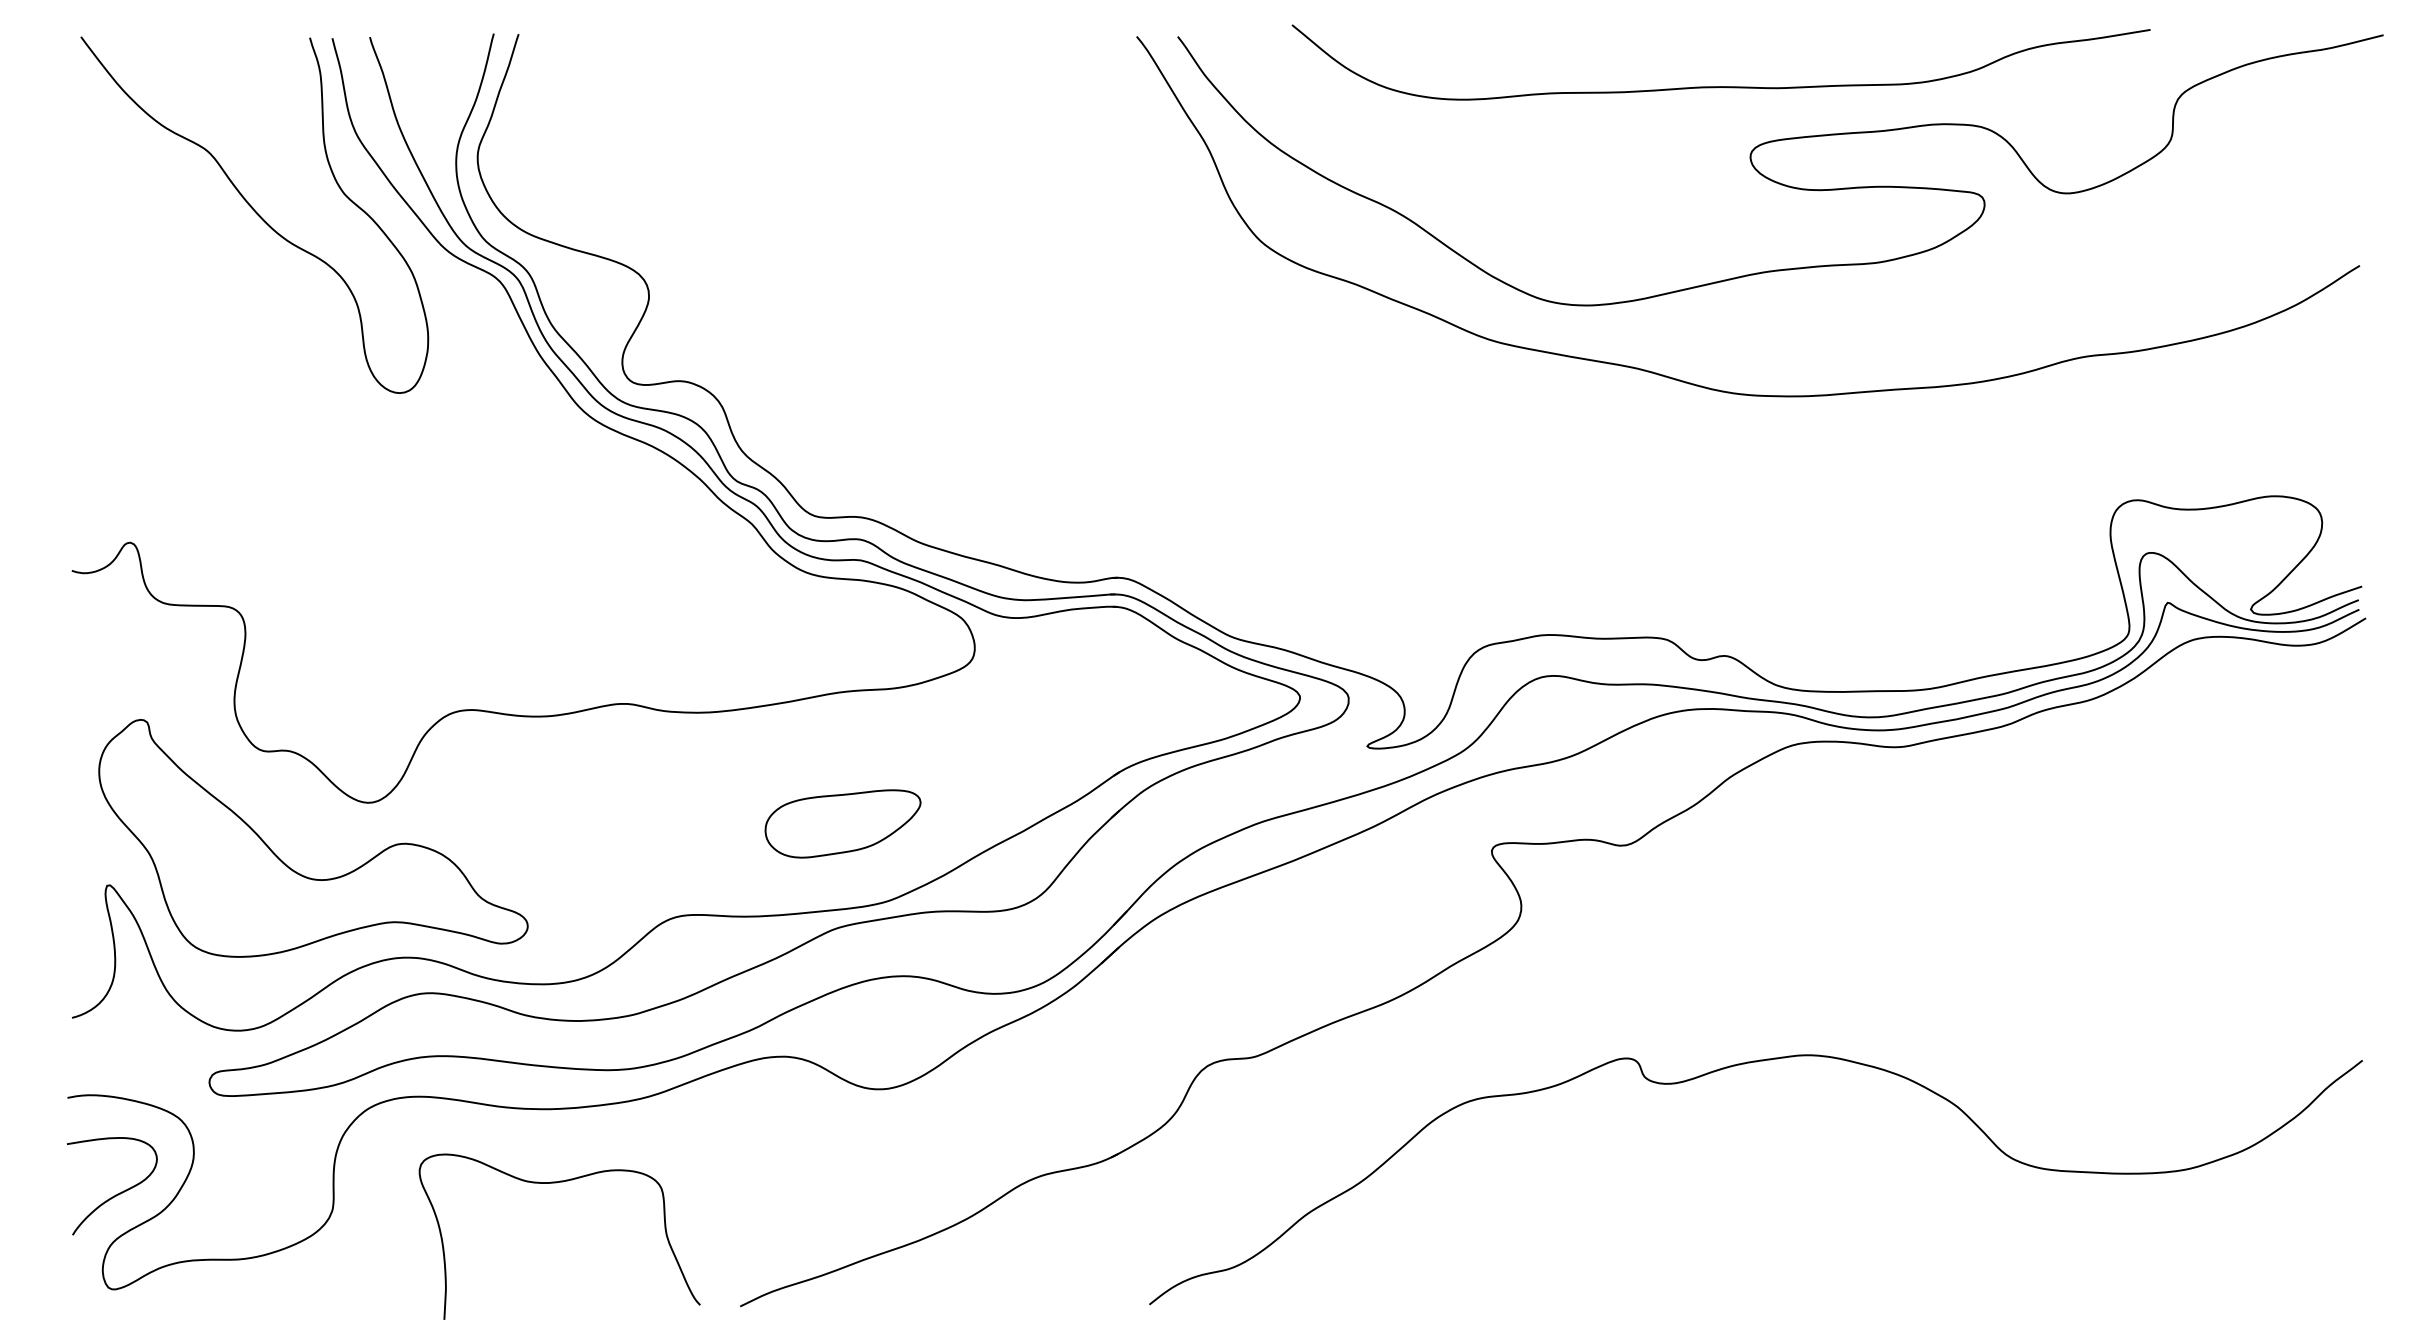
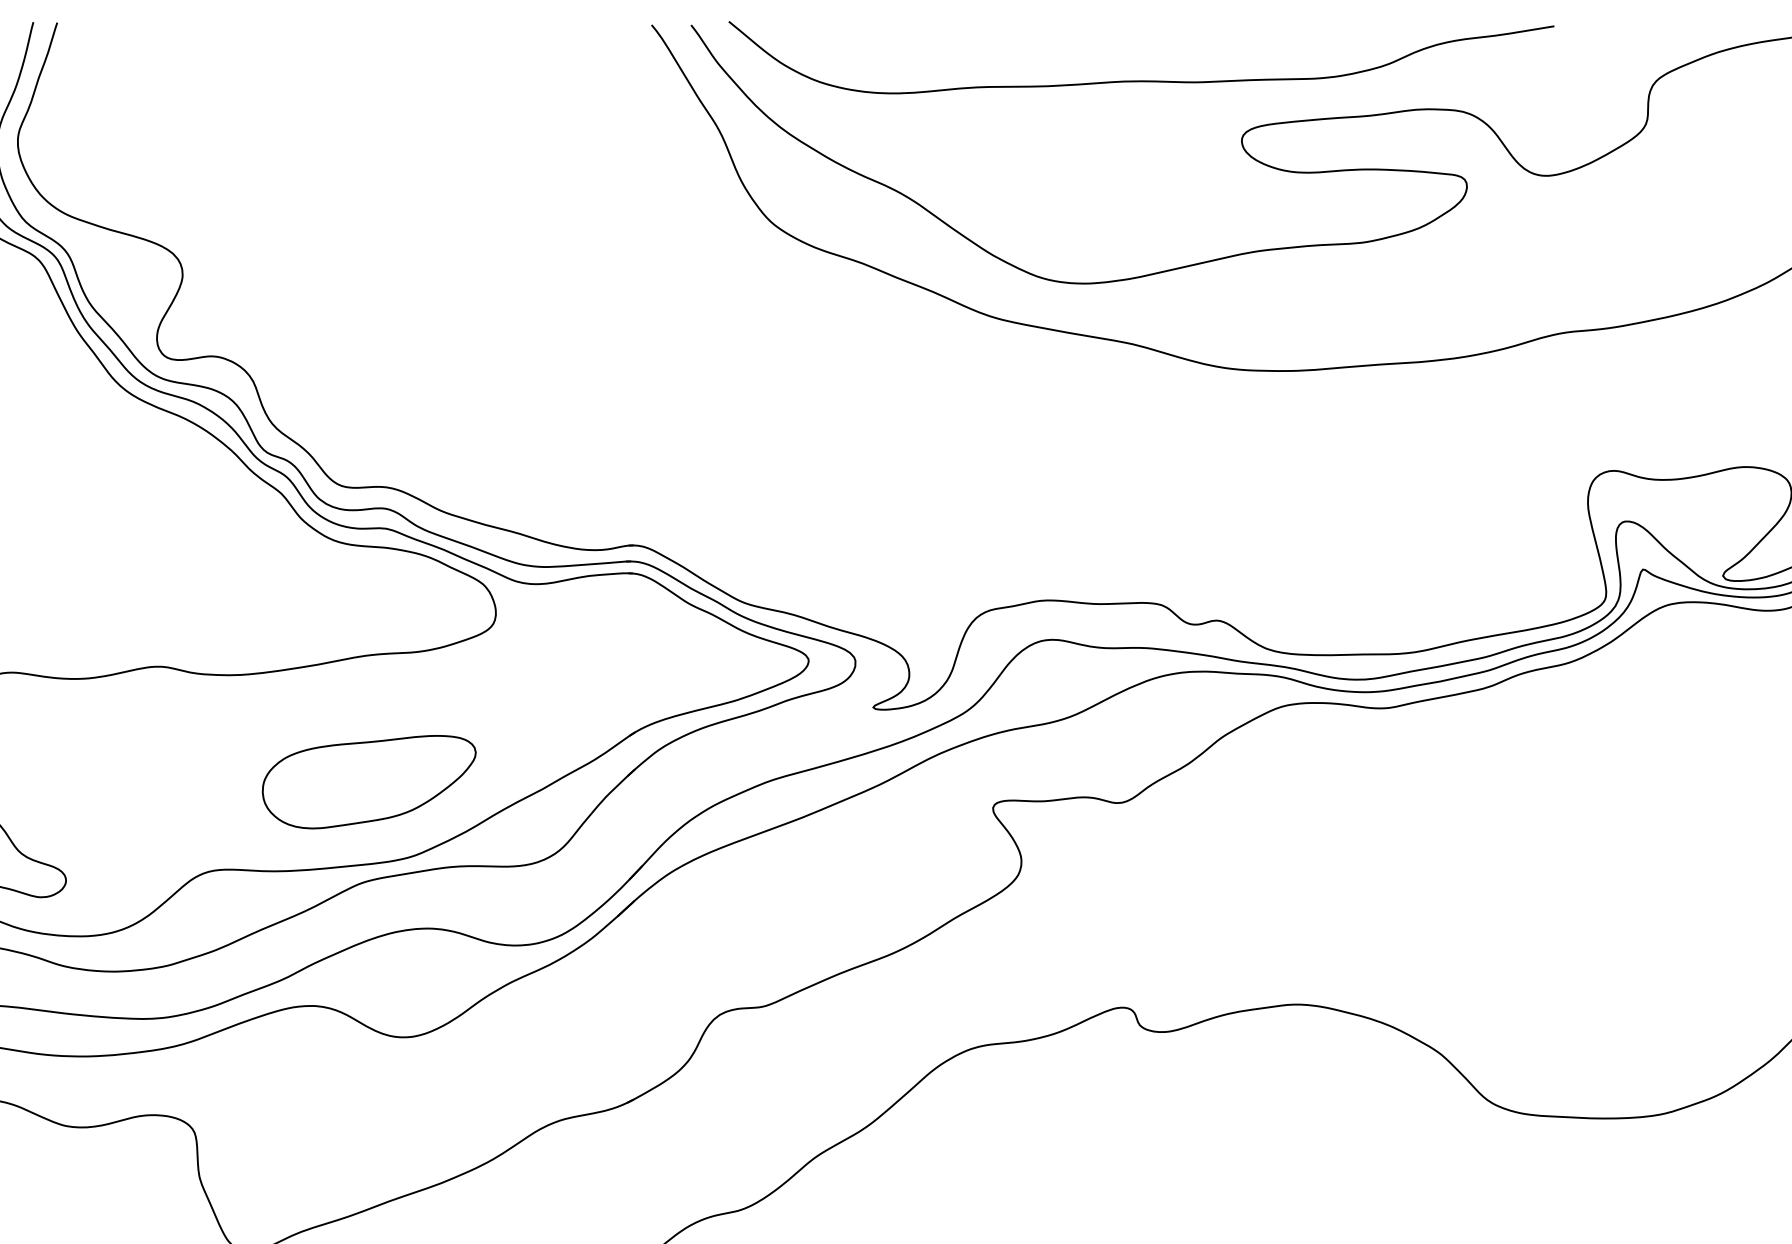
curve: (1720, 86) -> (1140, 80), moved
part: (842, 823) -> (368, 781), size x1.43

